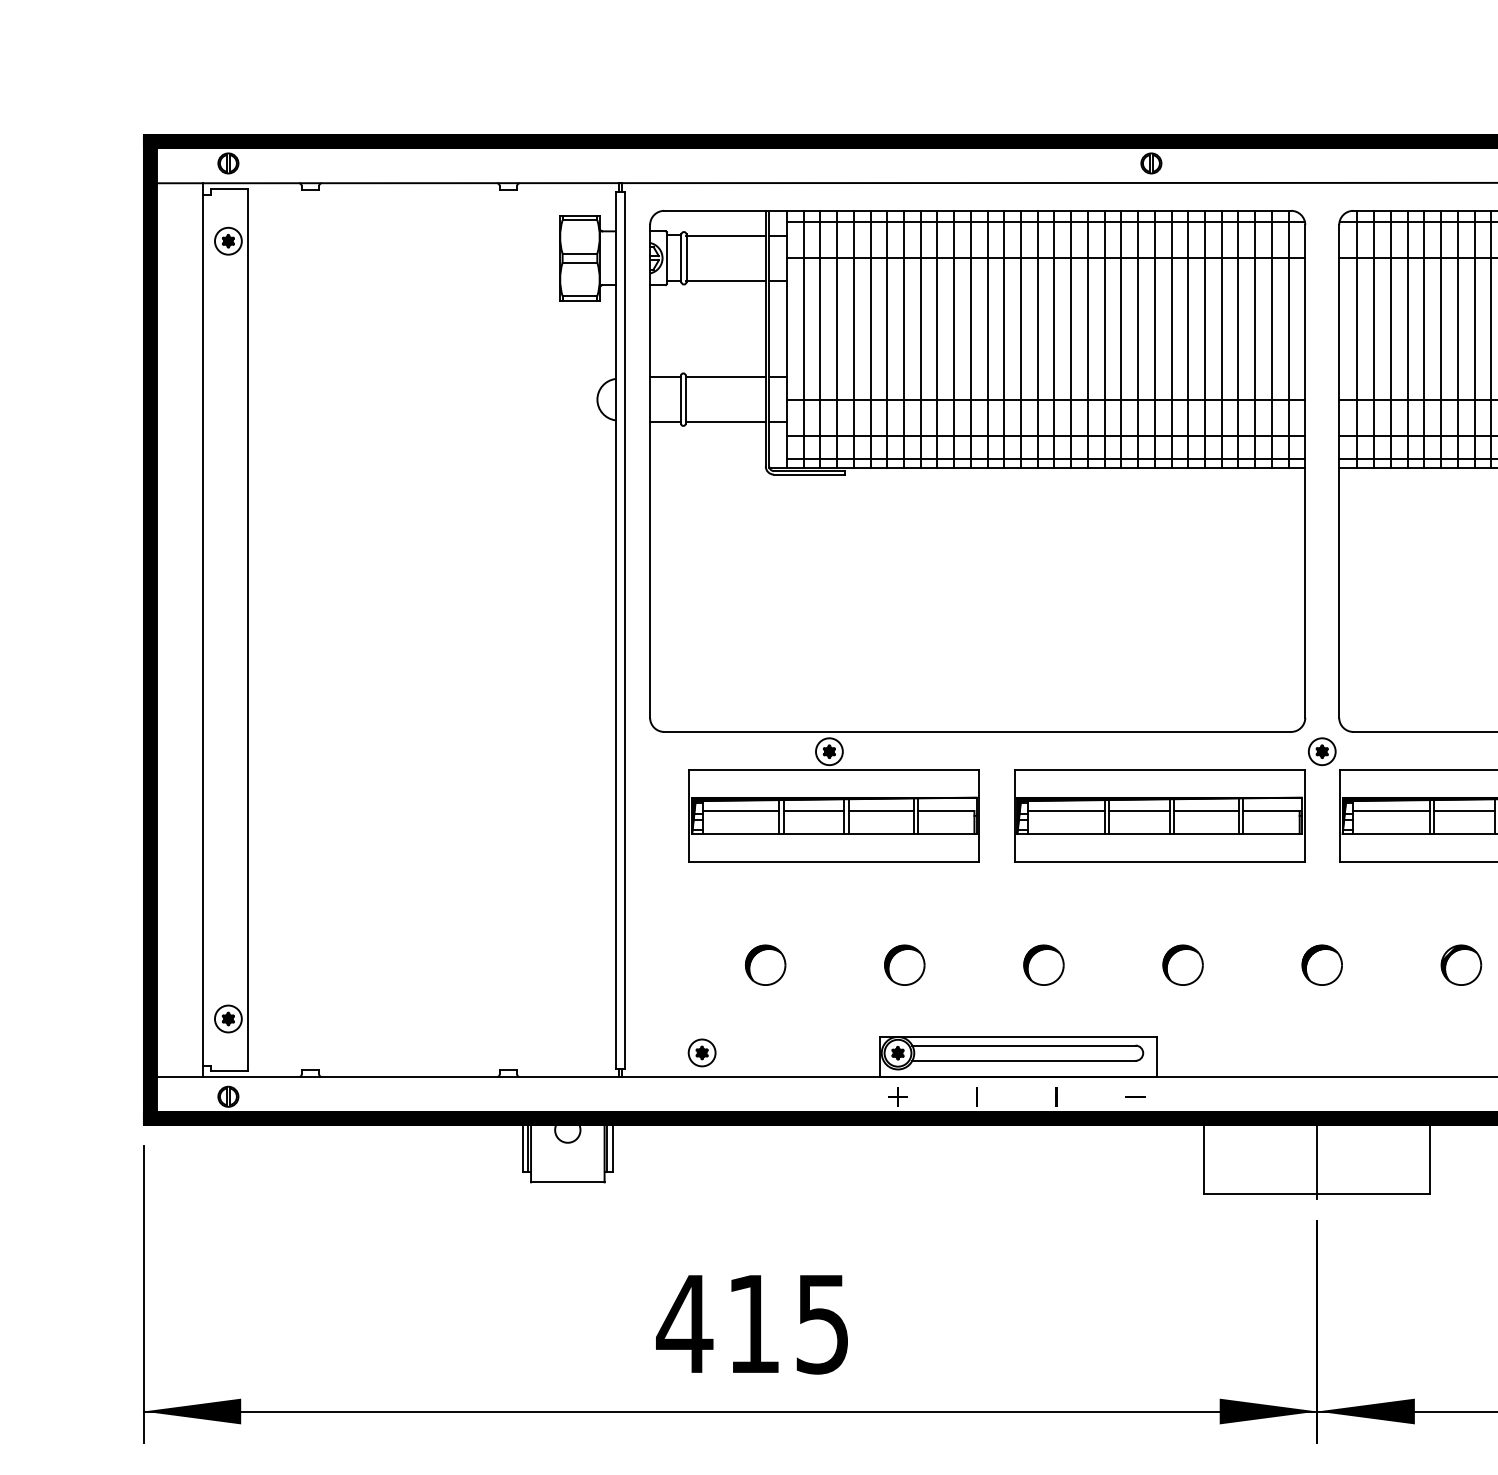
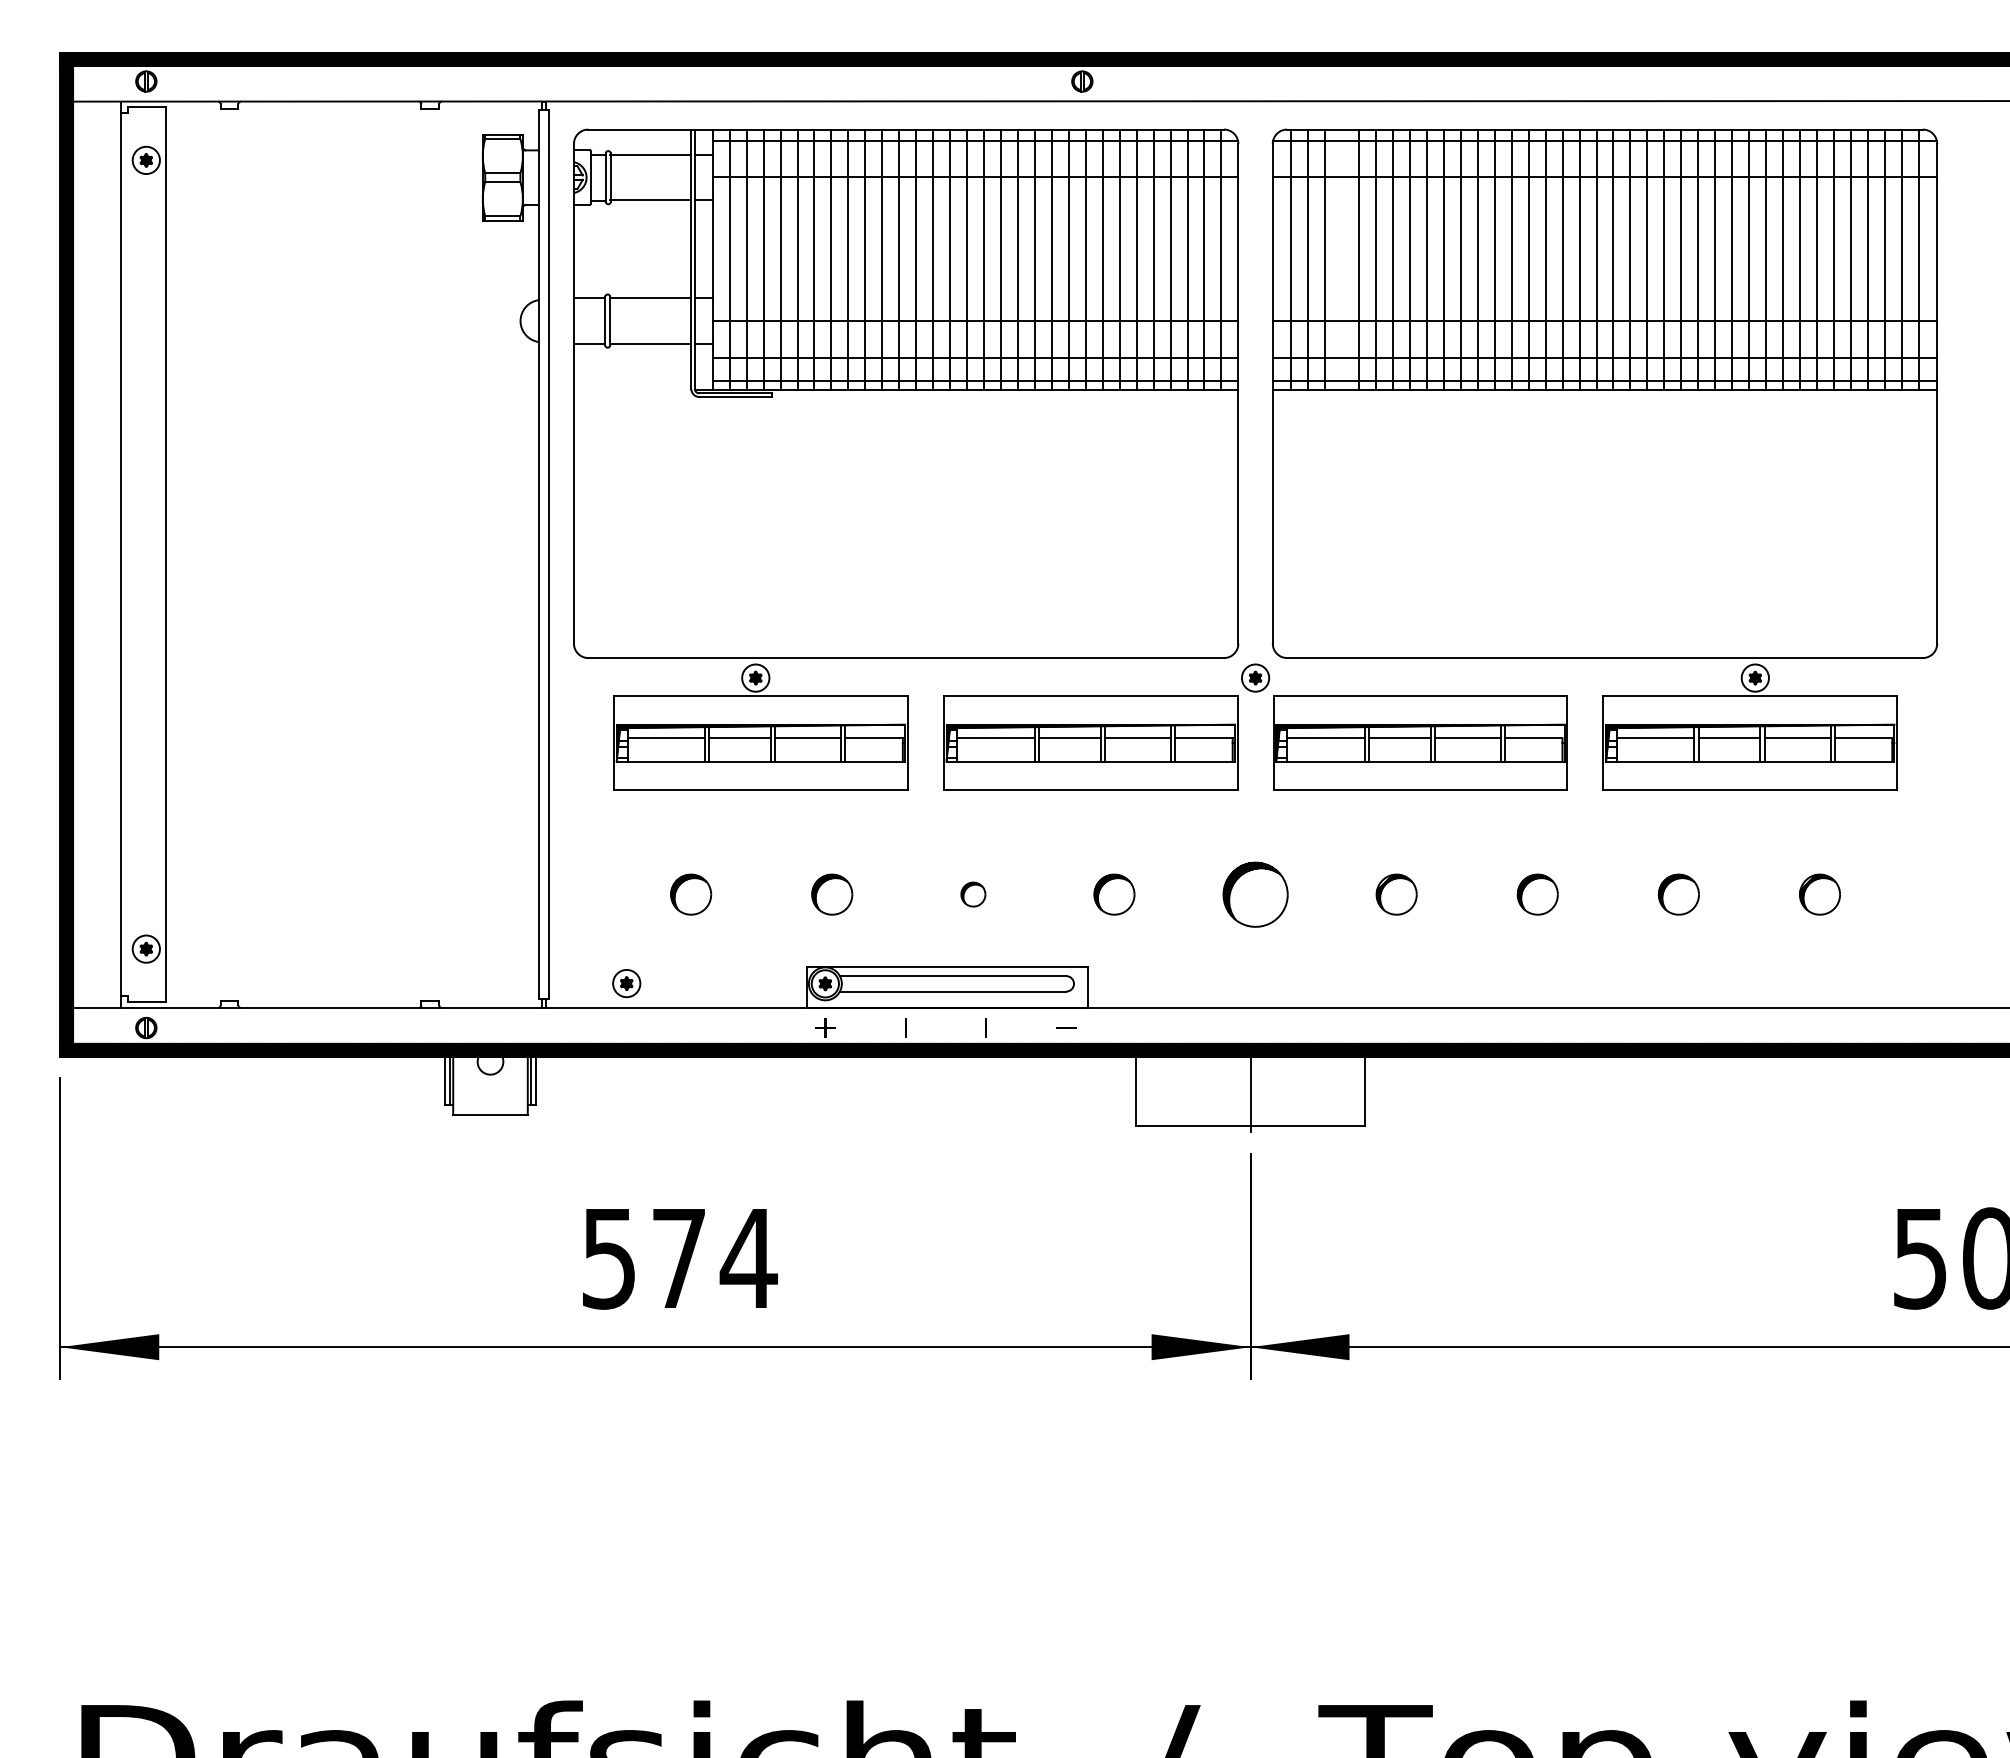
line: (1407, 338) -> (1342, 259), removed
part: (1044, 965) -> (973, 894), size x0.6
part: (1322, 965) -> (1255, 894), size x1.6
text: (753, 1325) -> (678, 1259), 415 -> 574

